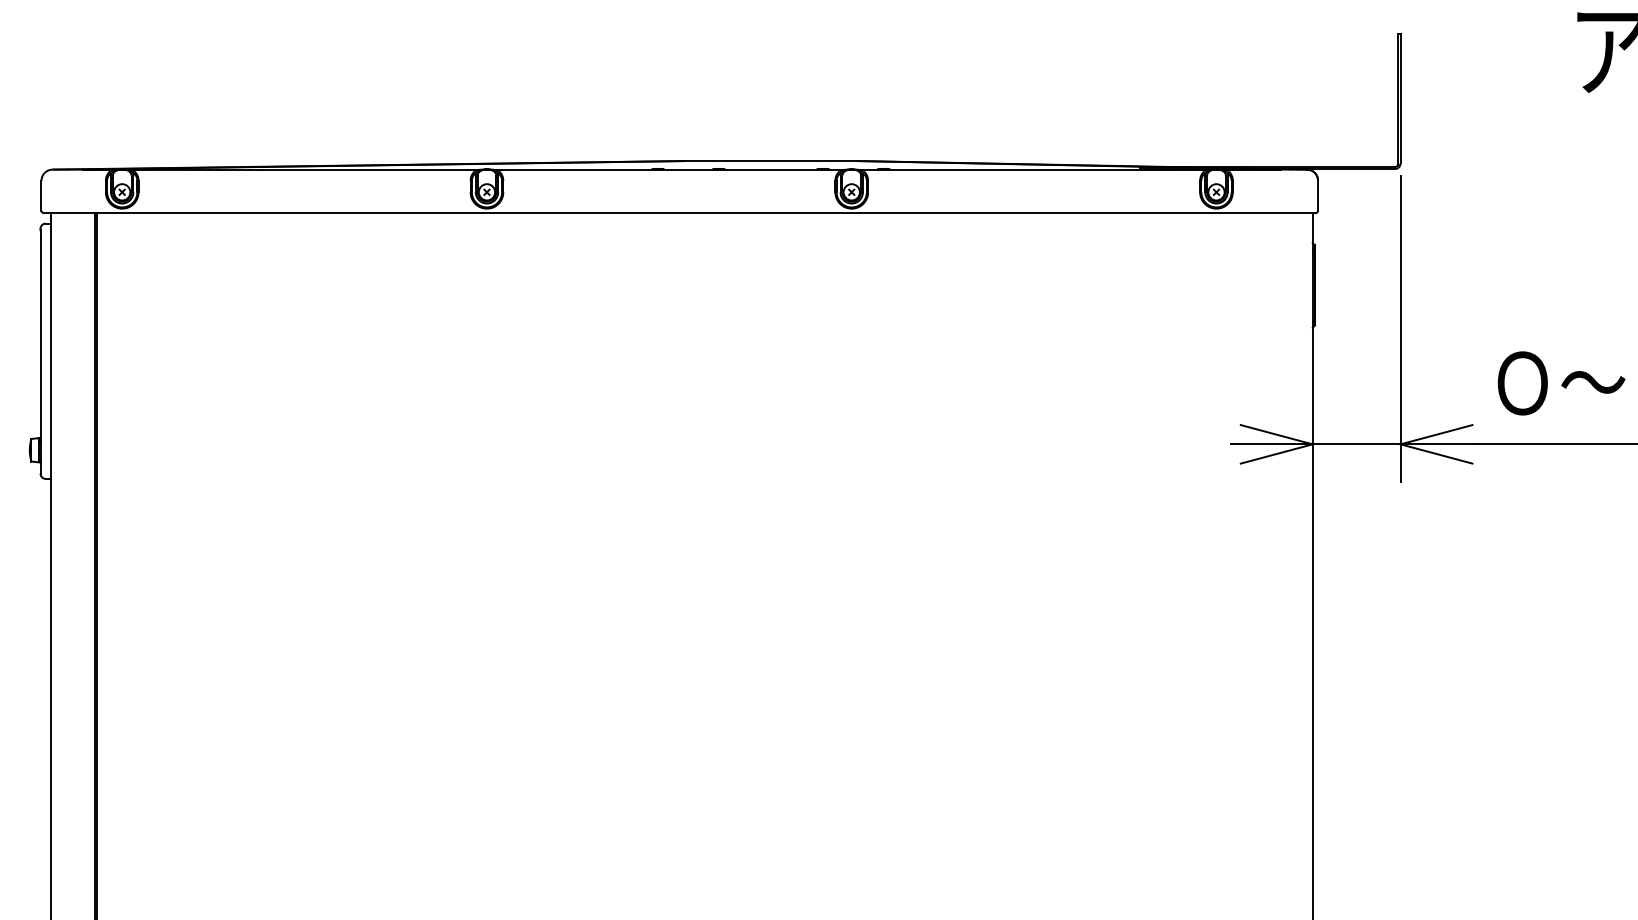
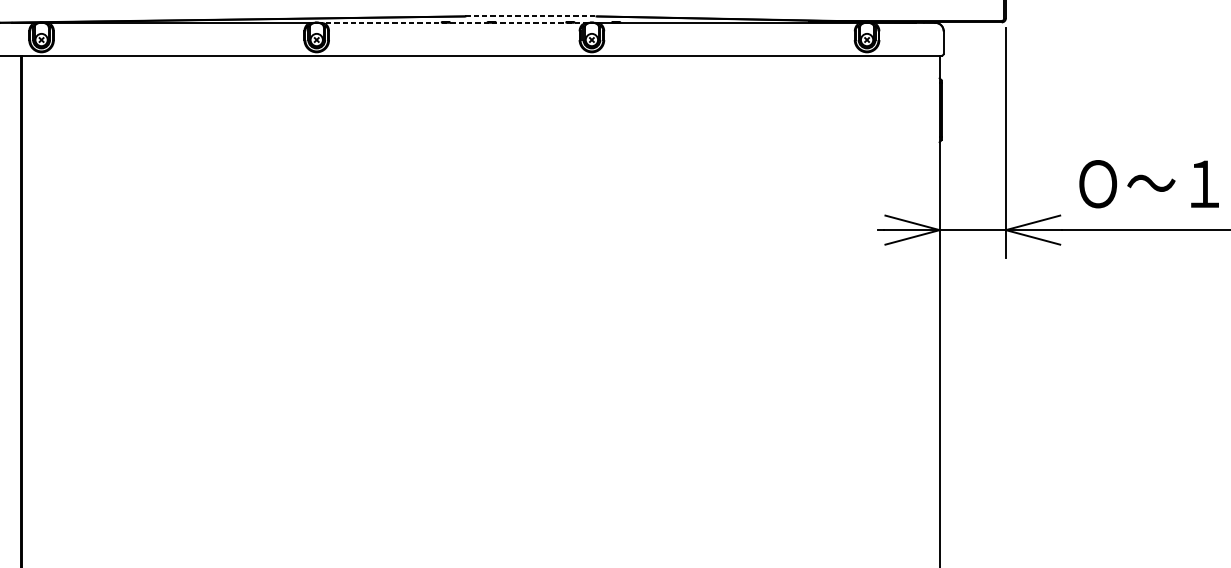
line: (770, 161) -> (530, 16), solid -> dashed
line: (669, 169) -> (454, 22), solid -> dashed

